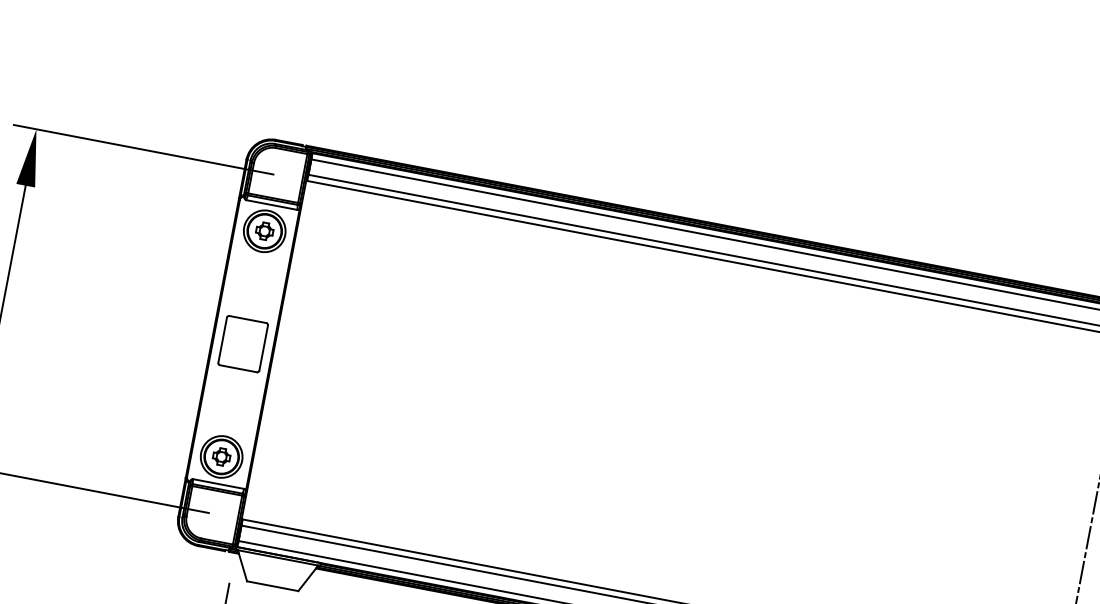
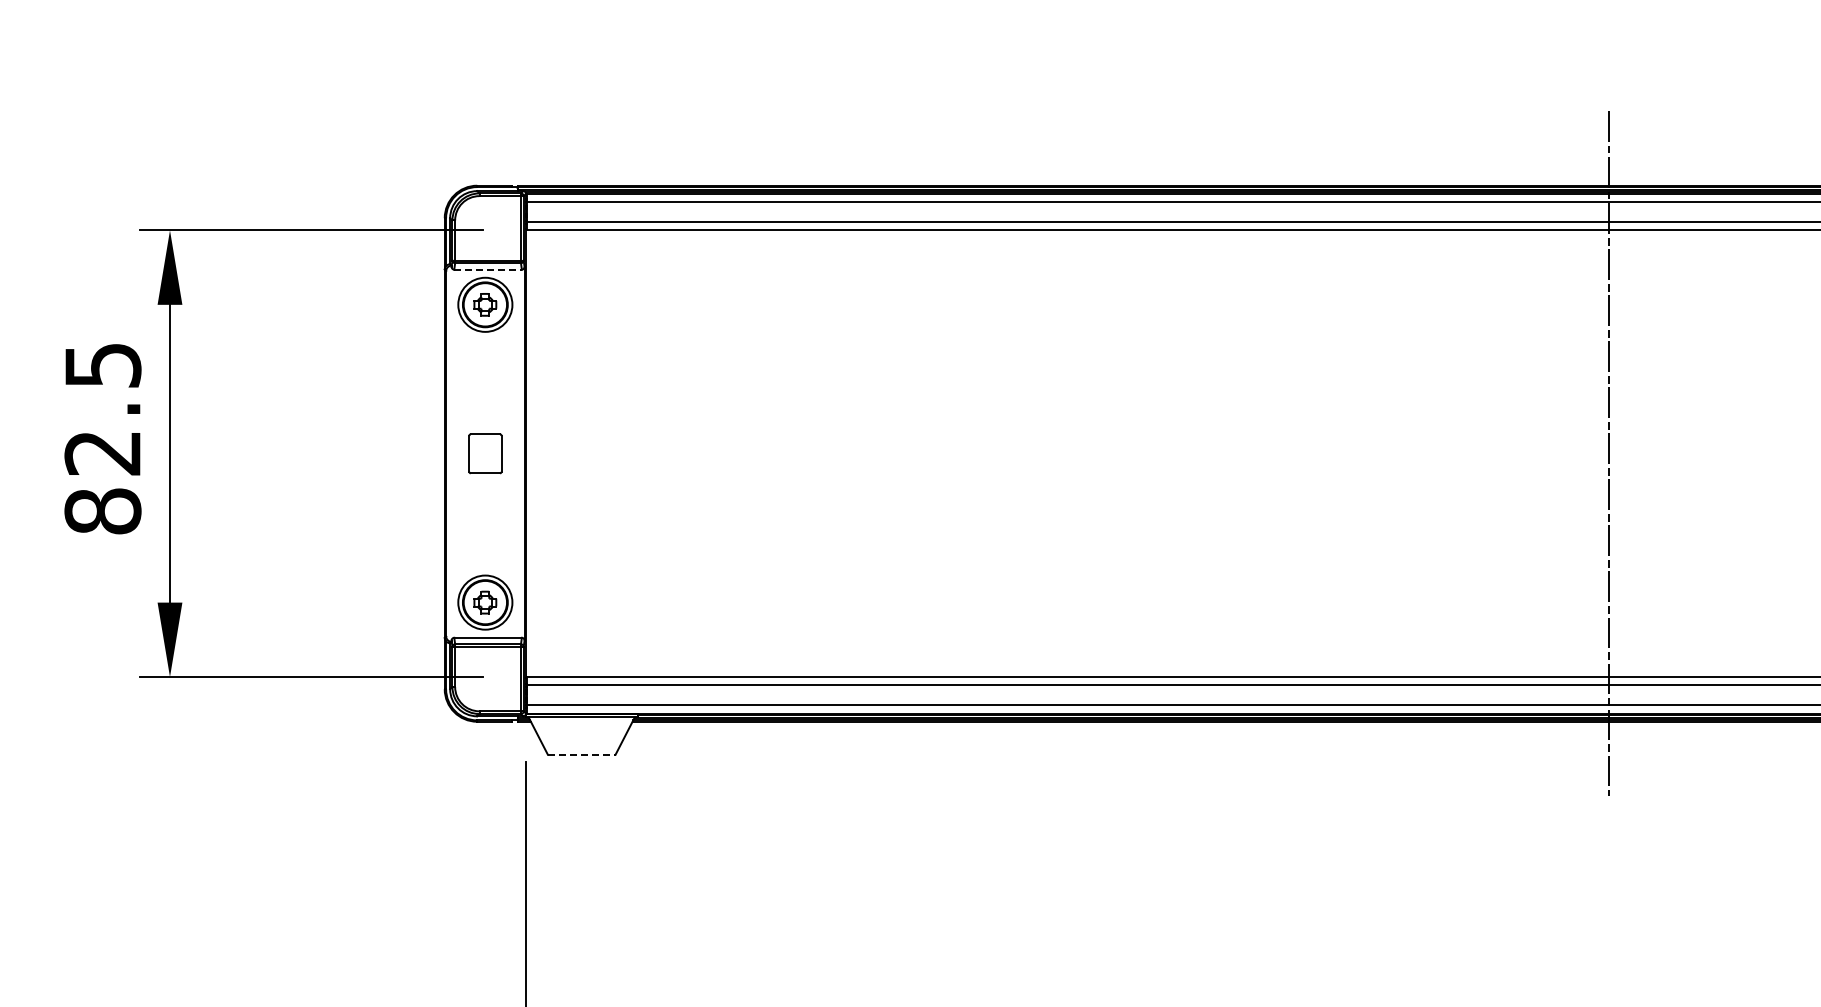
line: (272, 204) -> (488, 269), solid -> dashed
part: (243, 343) -> (485, 453), size x0.6
line: (272, 585) -> (581, 754), solid -> dashed

